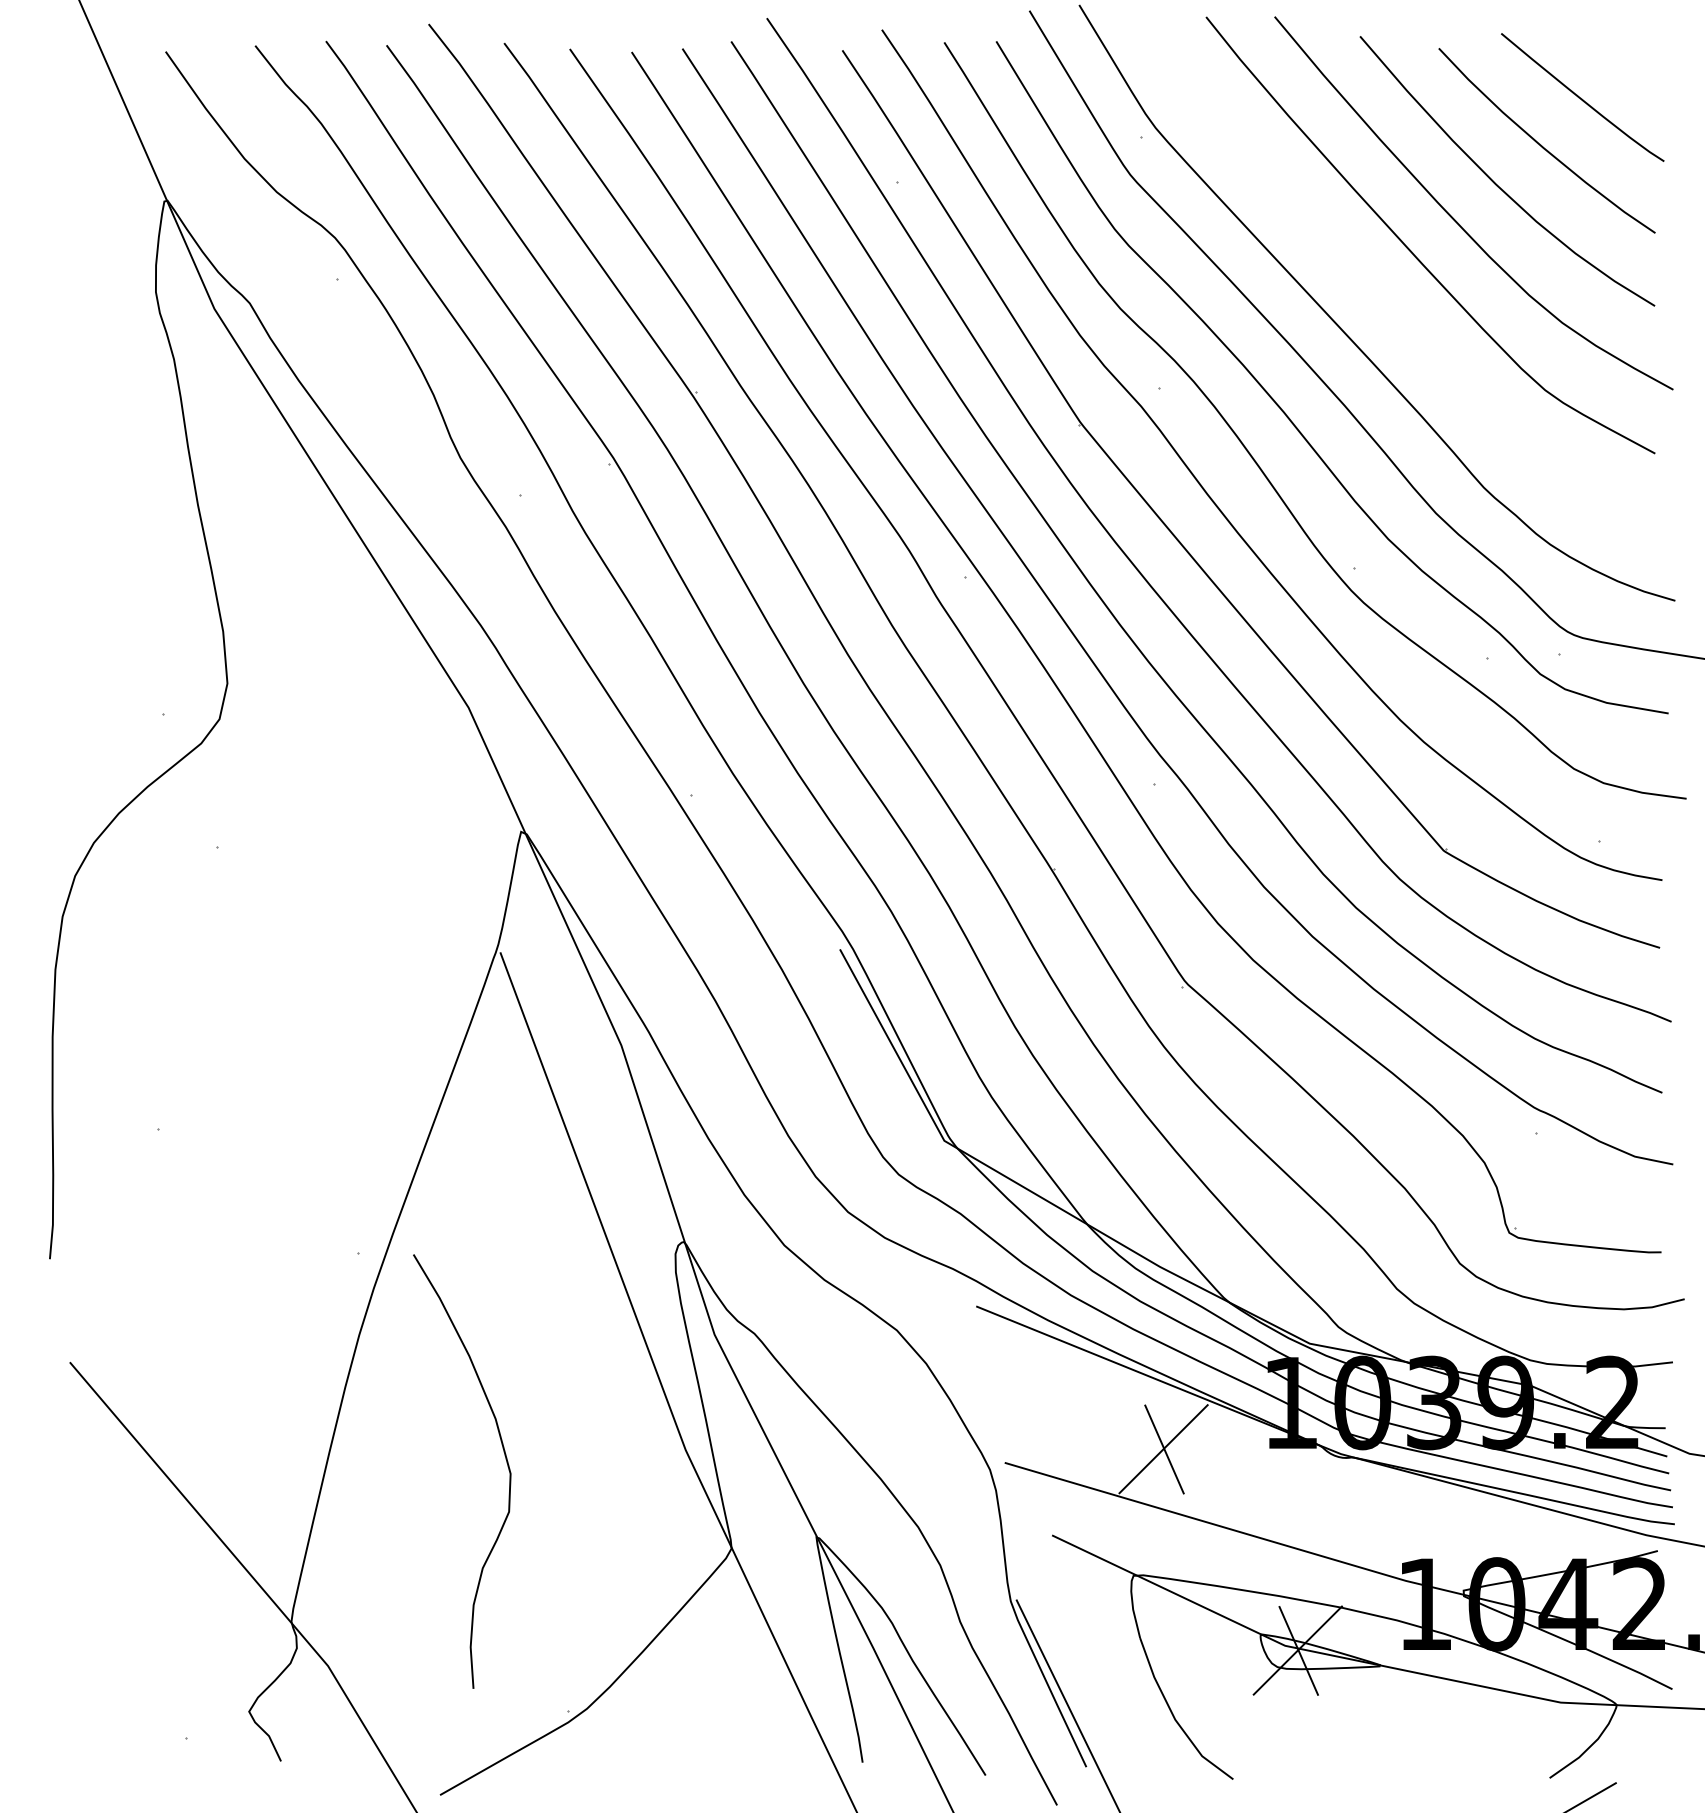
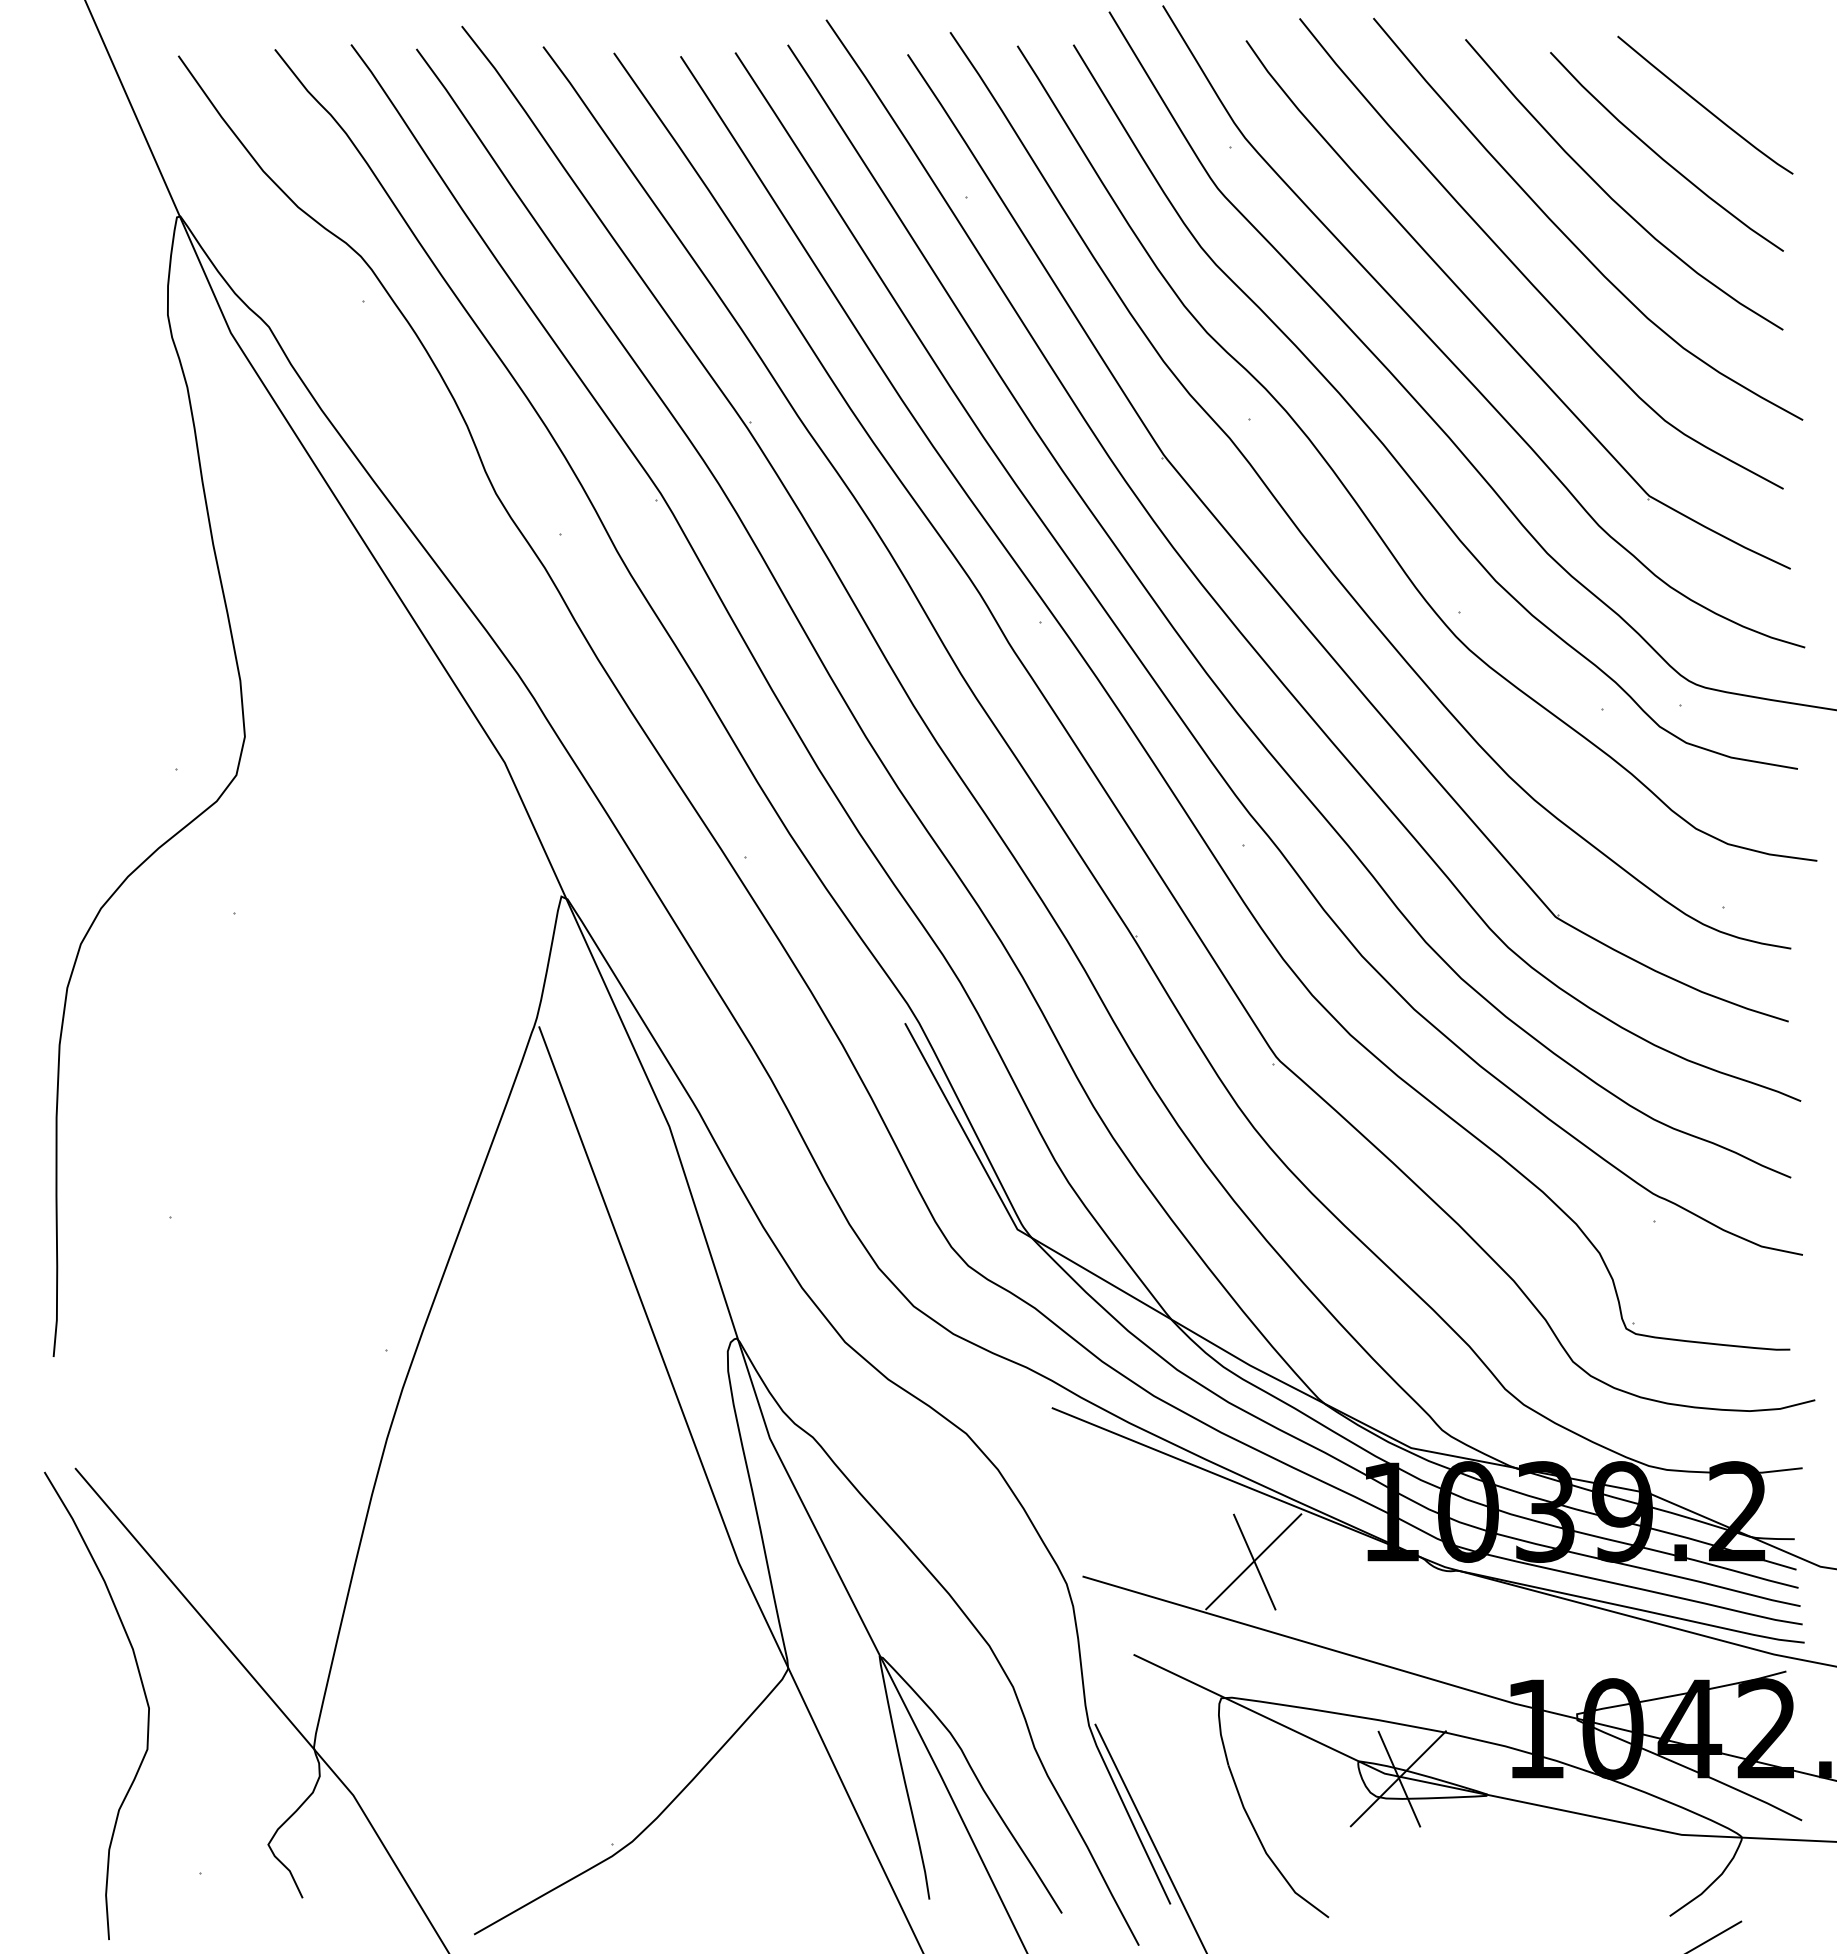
part: (1386, 300) -> (1493, 324), added
curve: (505, 1459) -> (143, 1692), moved

